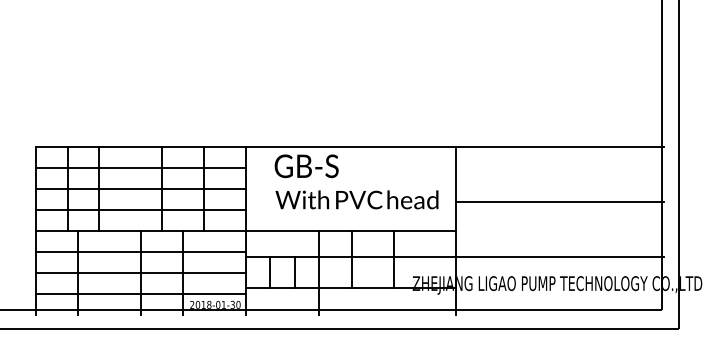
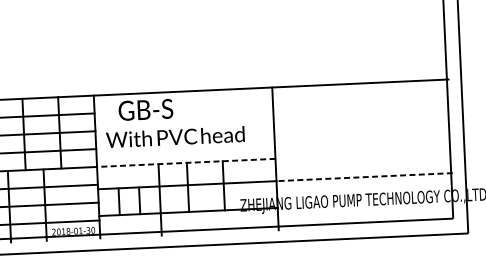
text: (356, 199) -> (175, 136), moved
line: (559, 201) -> (361, 130), removed
line: (350, 230) -> (185, 162), solid -> dashed
line: (560, 256) -> (364, 176), solid -> dashed

